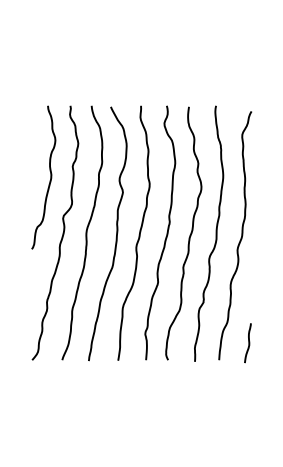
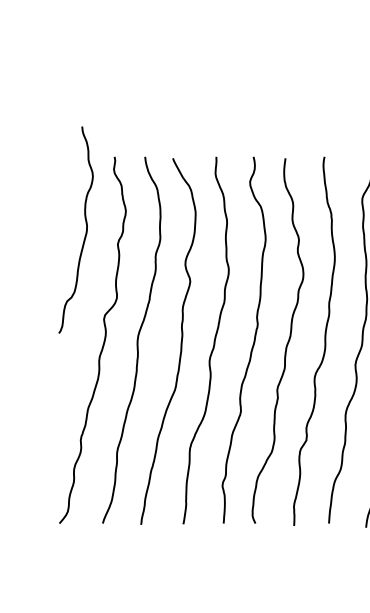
curve: (49, 180) -> (84, 234), moved

